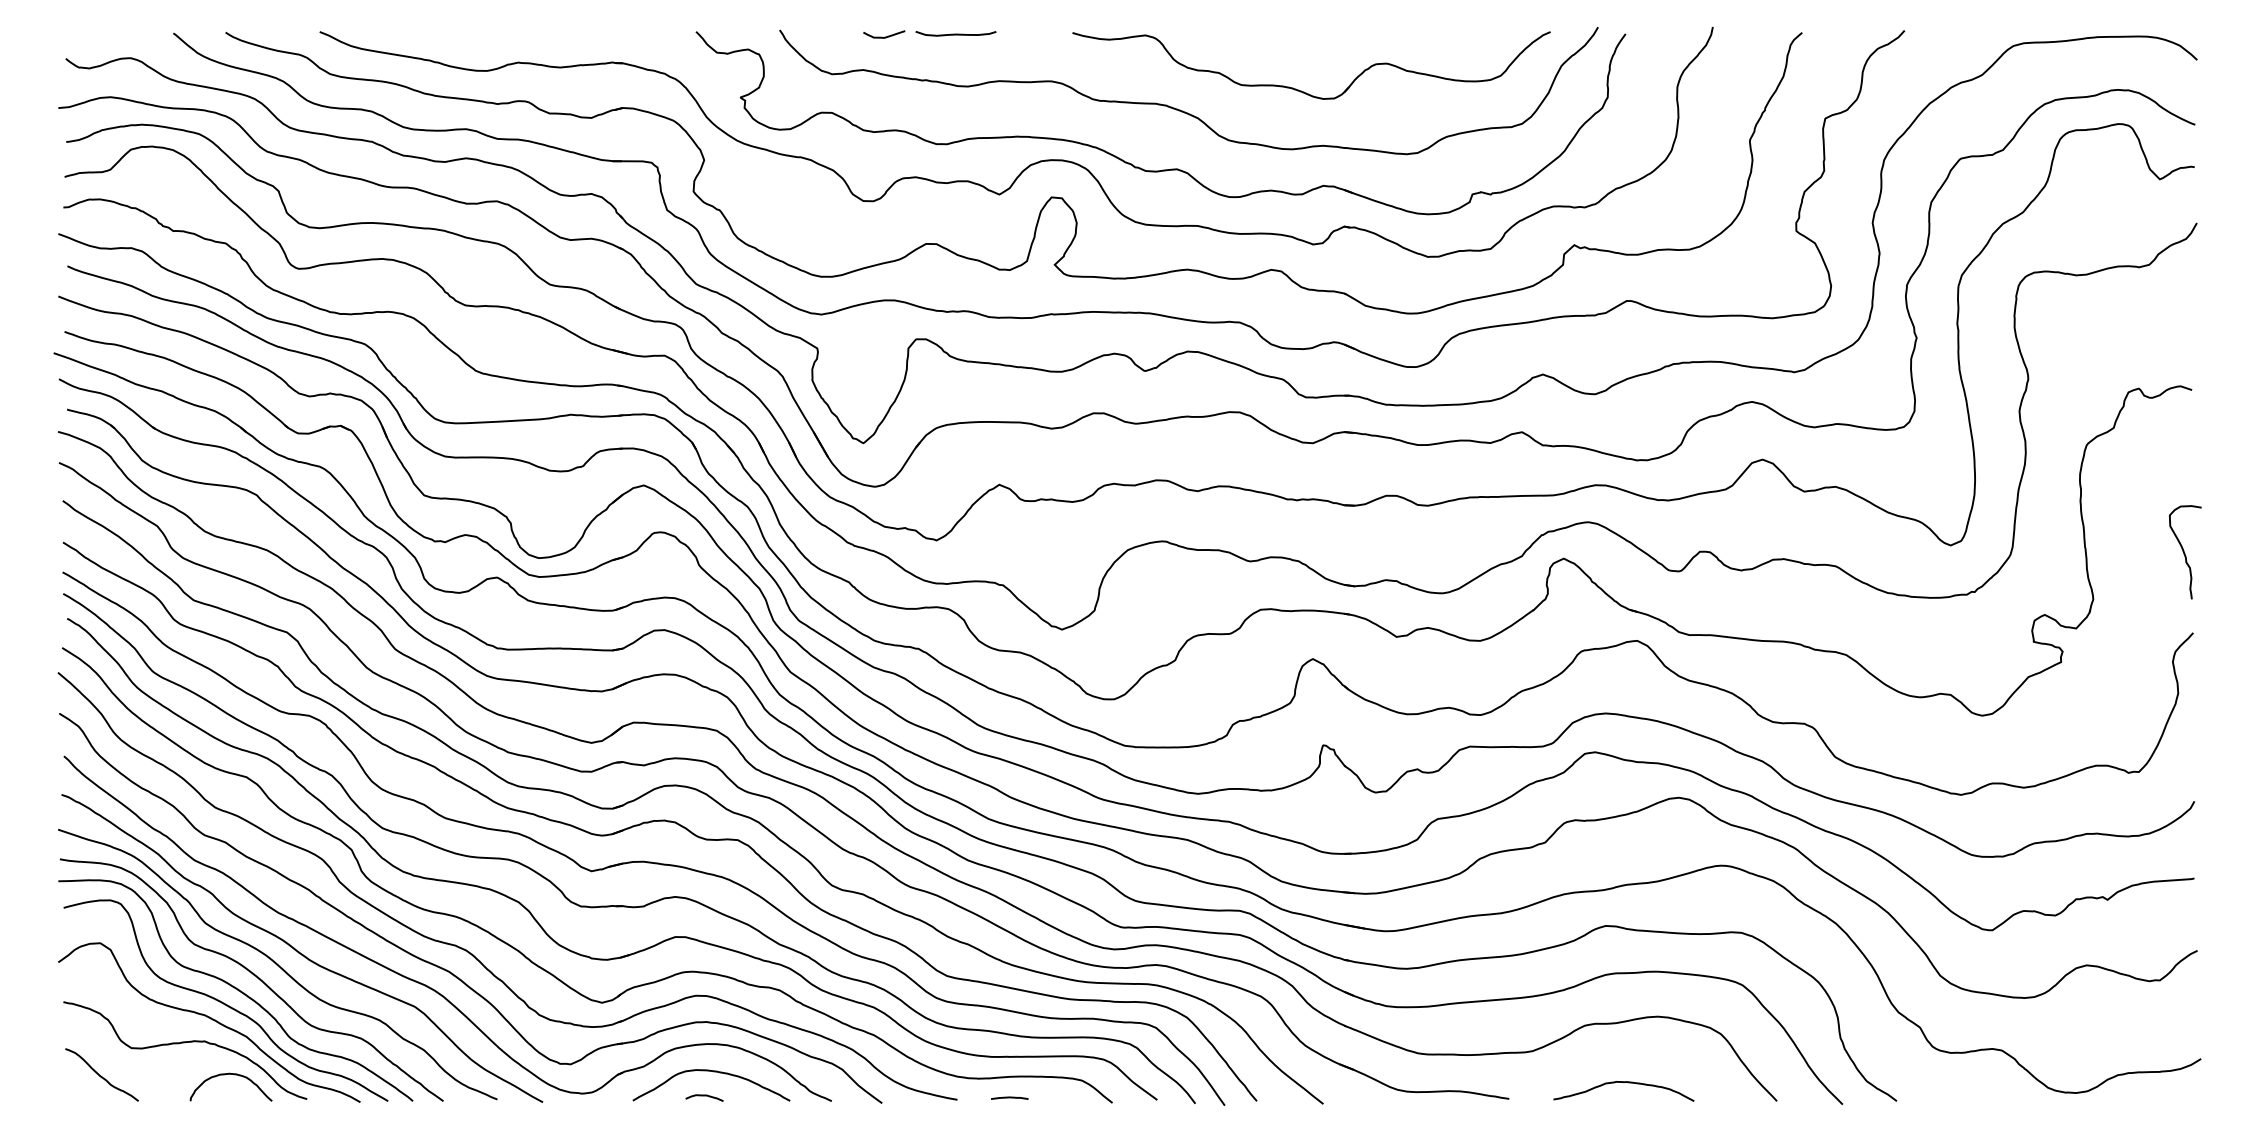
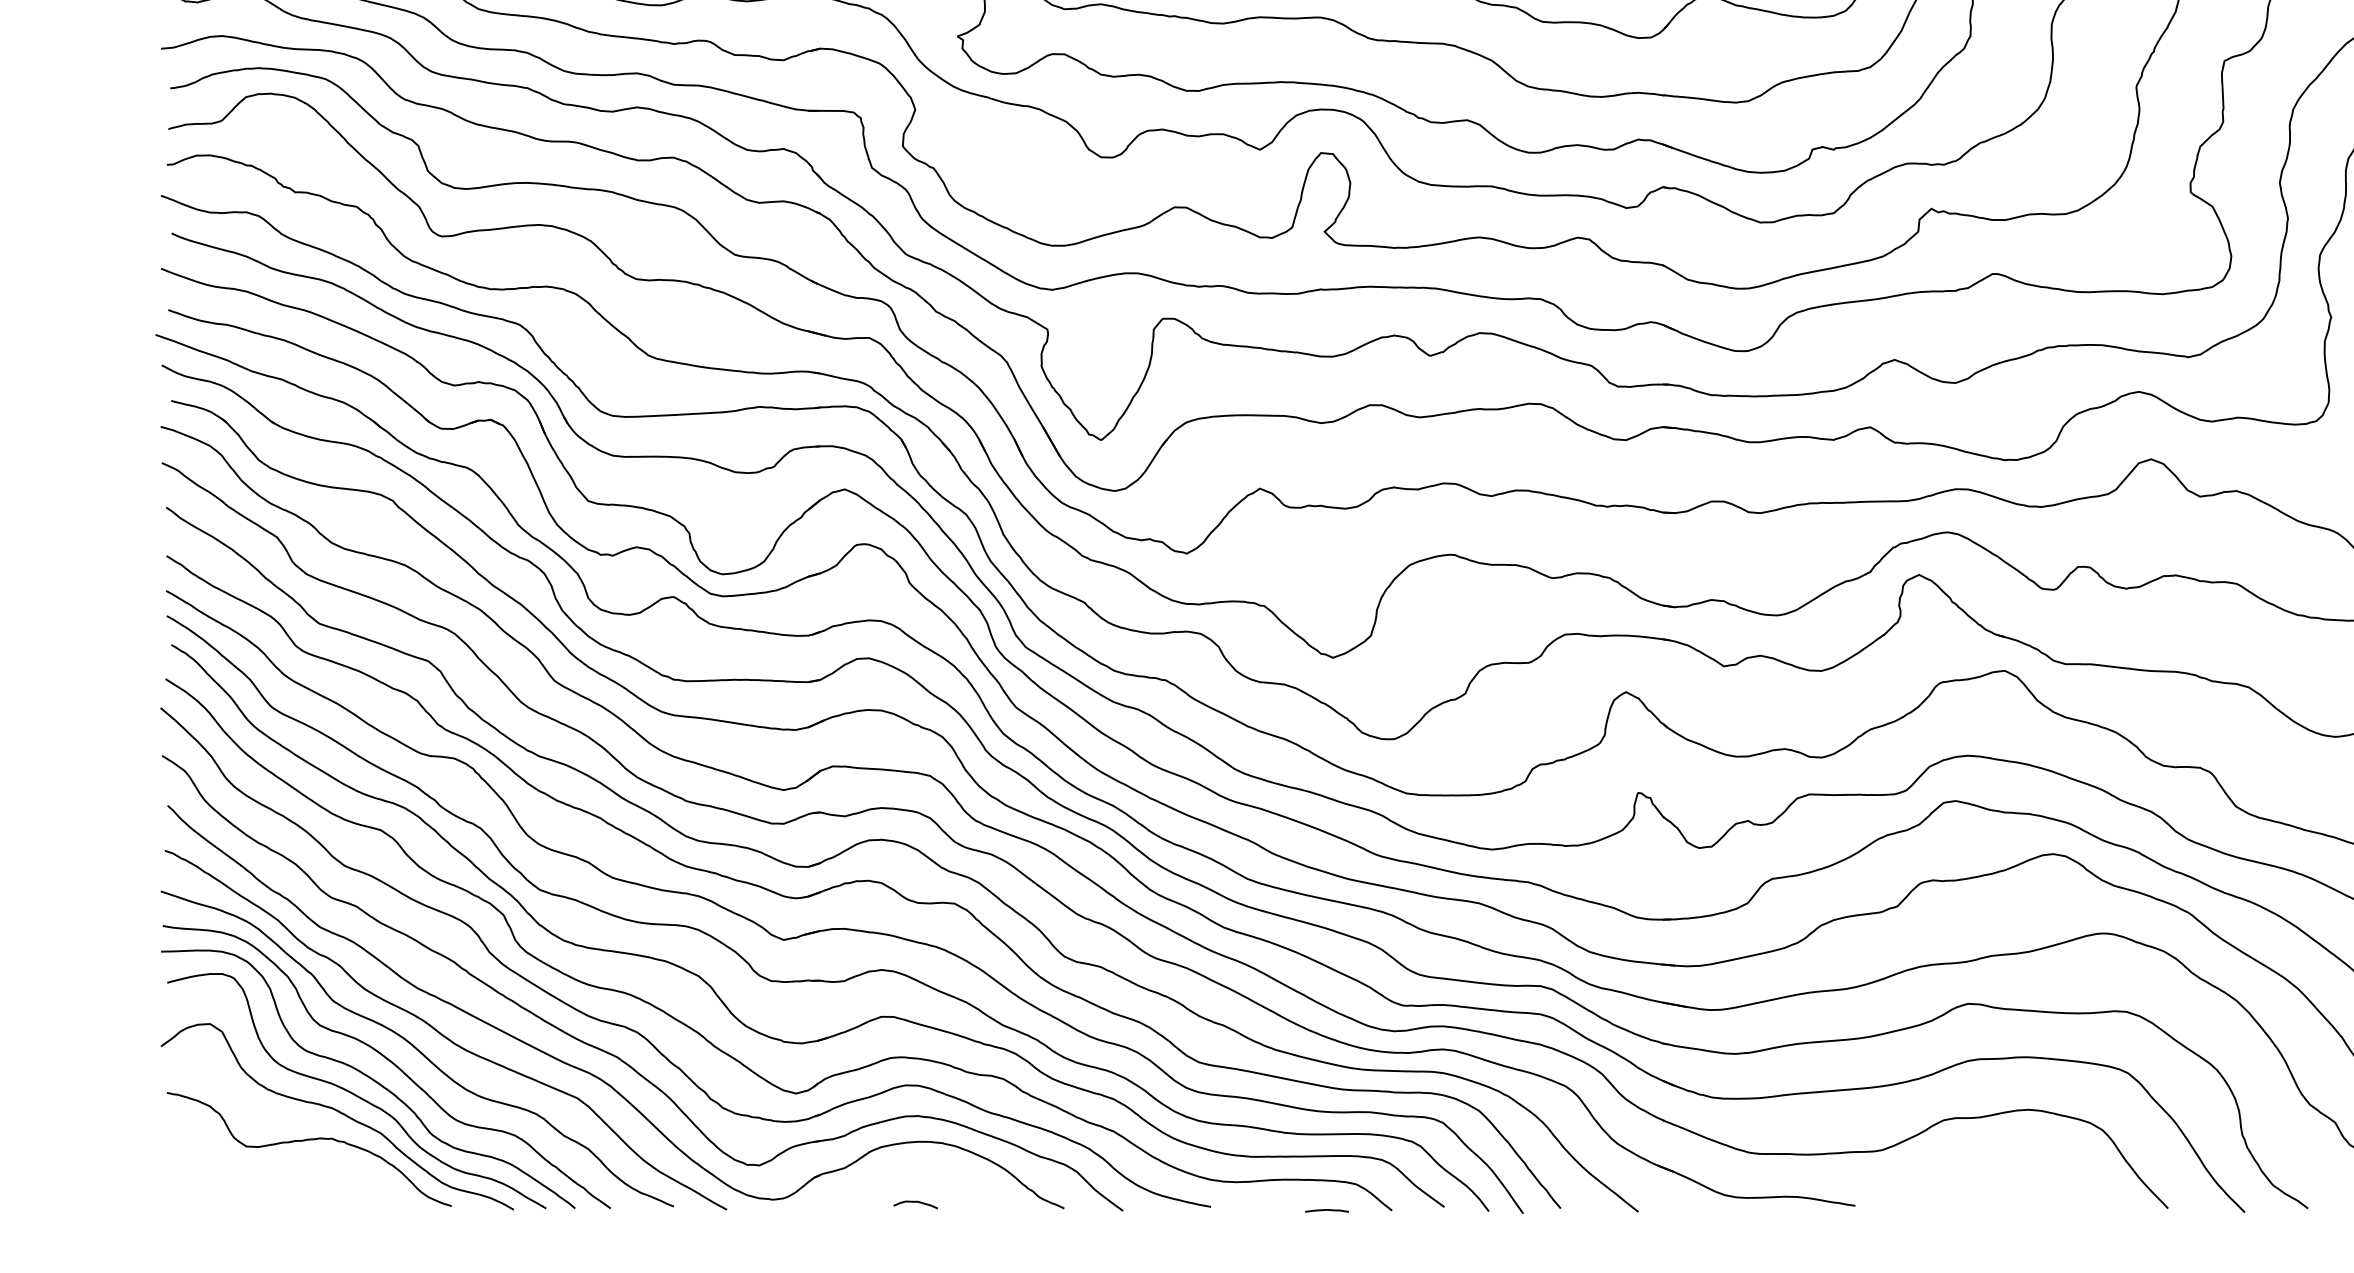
curve: (713, 1072) -> (926, 1174), removed
curve: (101, 1075) -> (211, 1178), removed
curve: (234, 1075) -> (366, 1178), removed
curve: (1624, 1083) -> (1990, 1187), removed
line: (1009, 1097) -> (1326, 1210), moved

